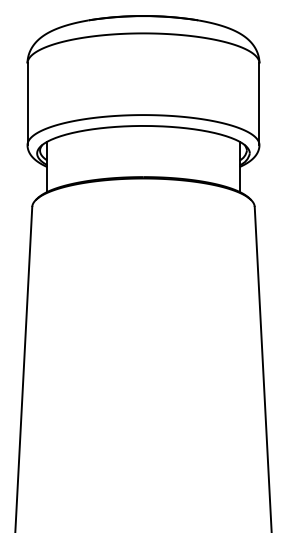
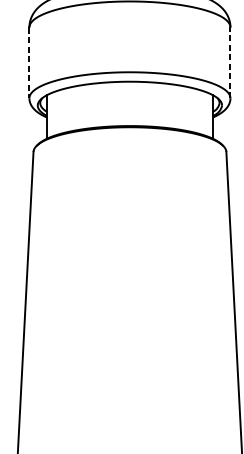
line: (27, 104) -> (29, 63), solid -> dashed
line: (259, 104) -> (230, 63), solid -> dashed

